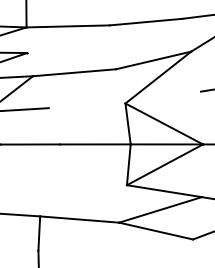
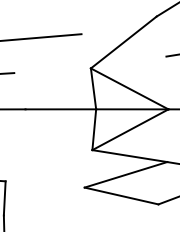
line: (153, 60) -> (118, 25), removed
line: (79, 219) -> (44, 184), removed

